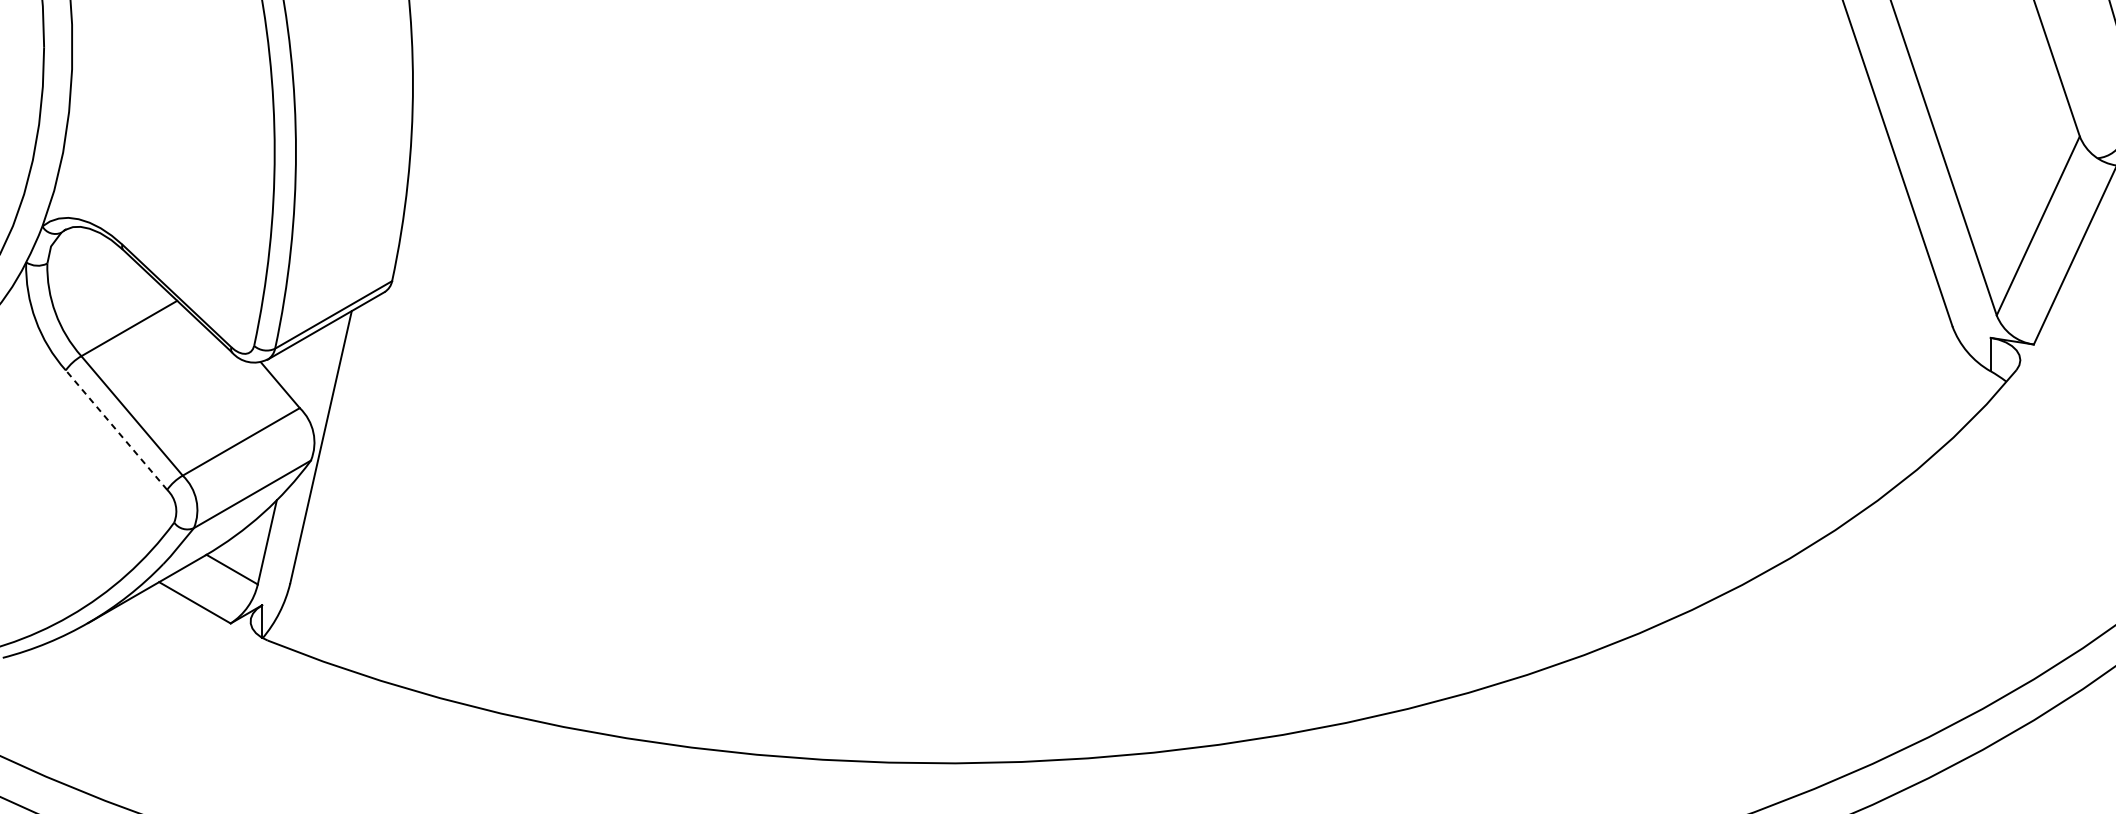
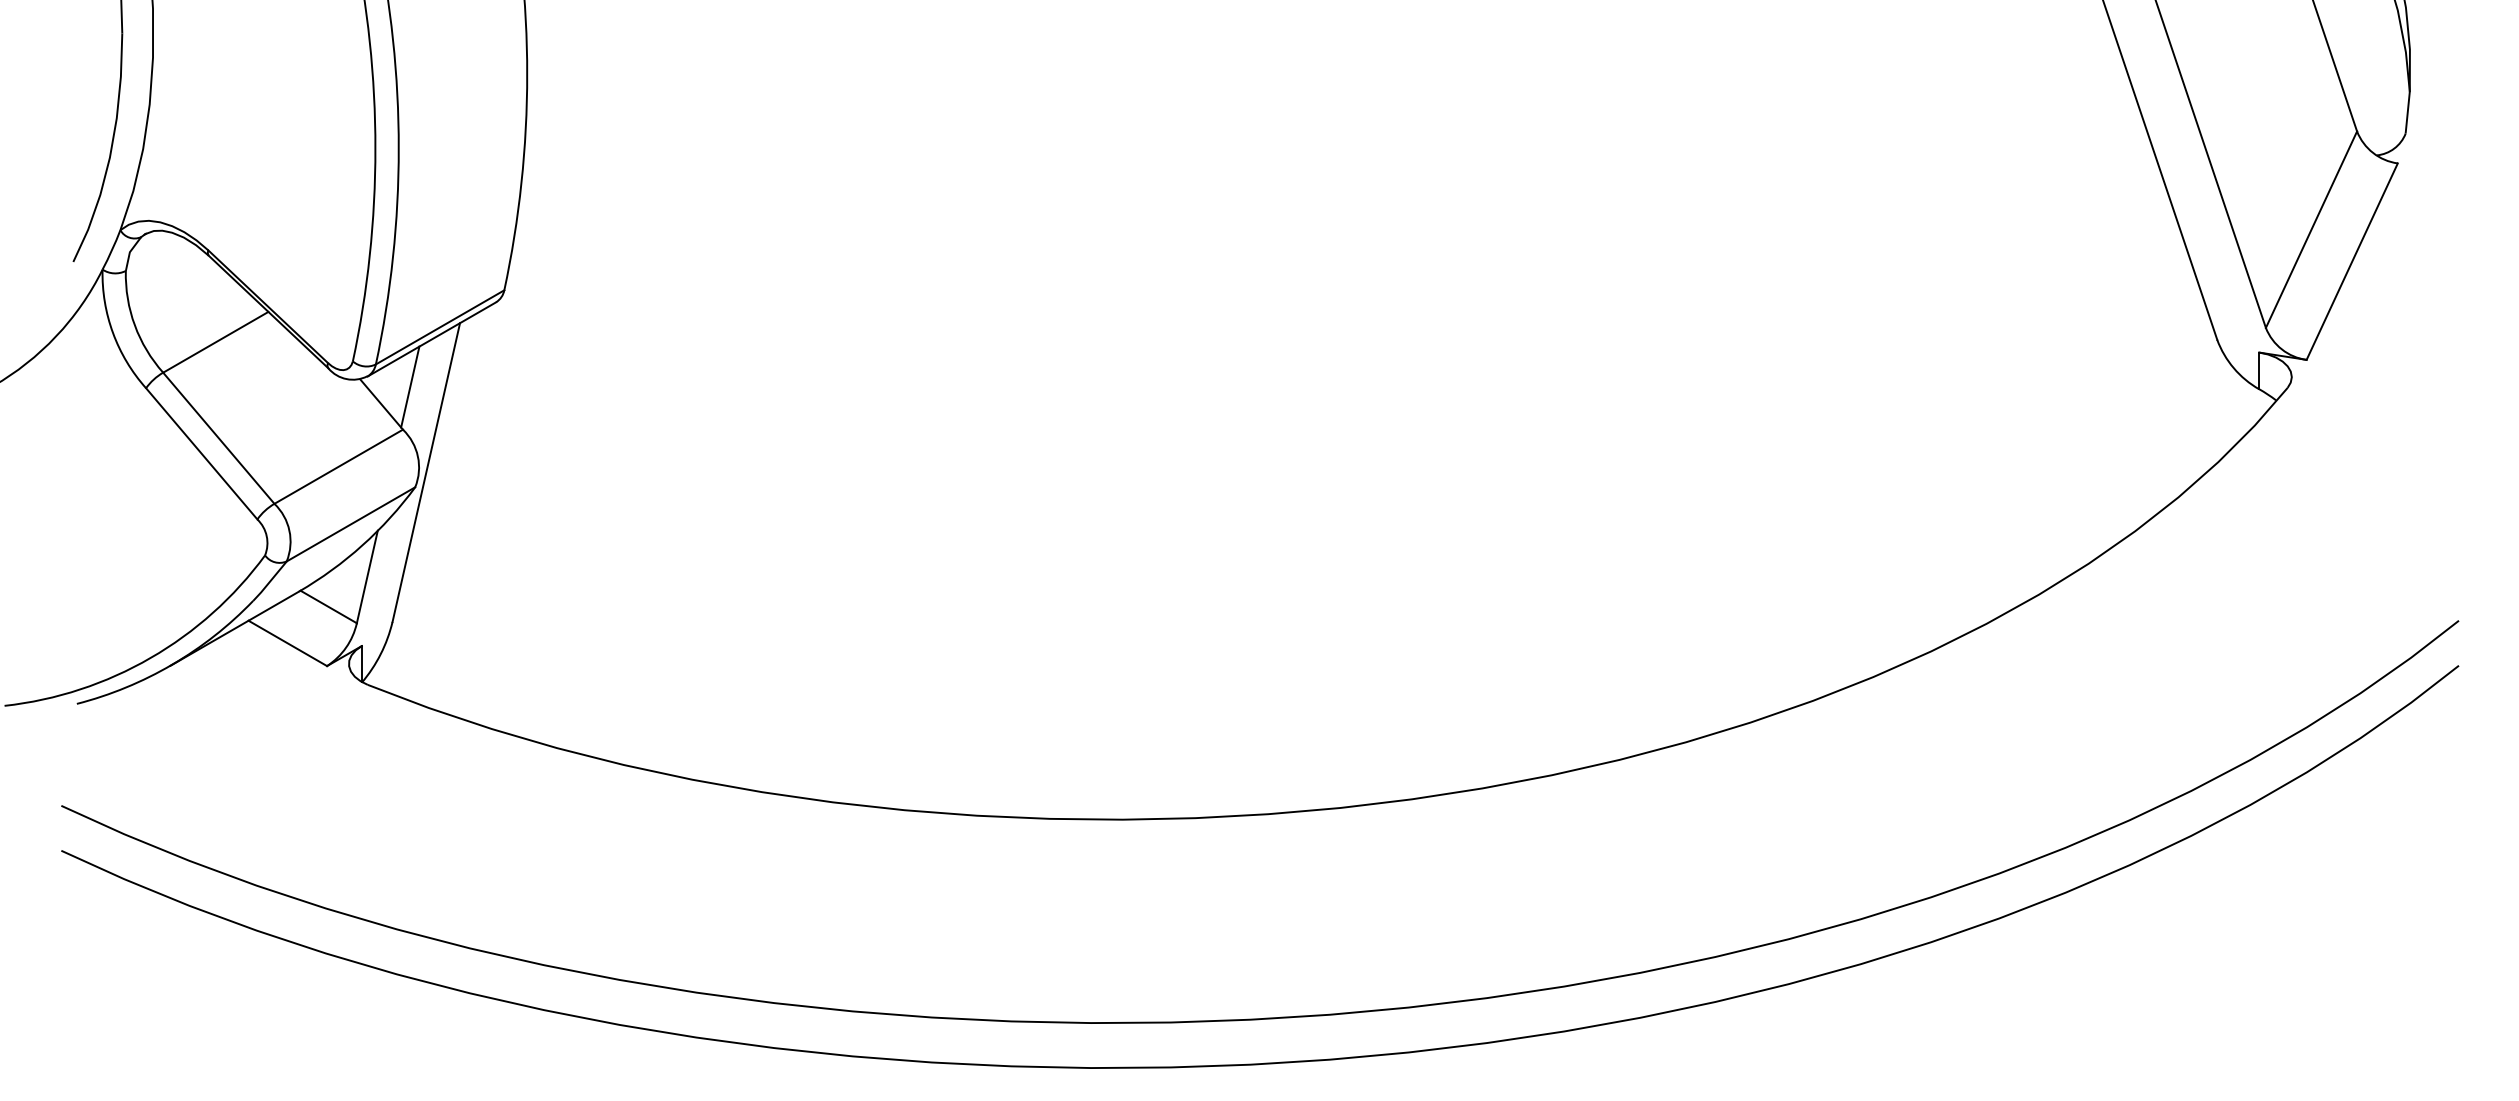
line: (306, 368) -> (410, 386), added
line: (116, 429) -> (201, 453), dashed -> solid

